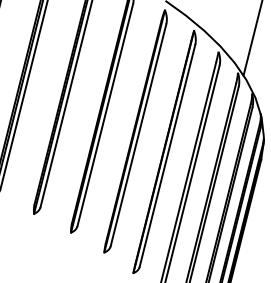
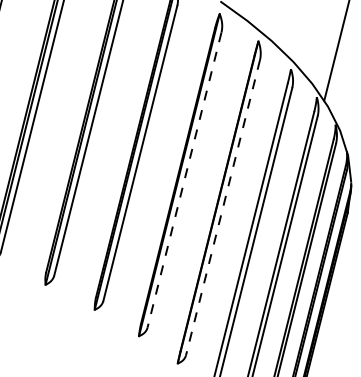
line: (138, 135) -> (184, 180), solid -> dashed
line: (167, 156) -> (222, 208), solid -> dashed

